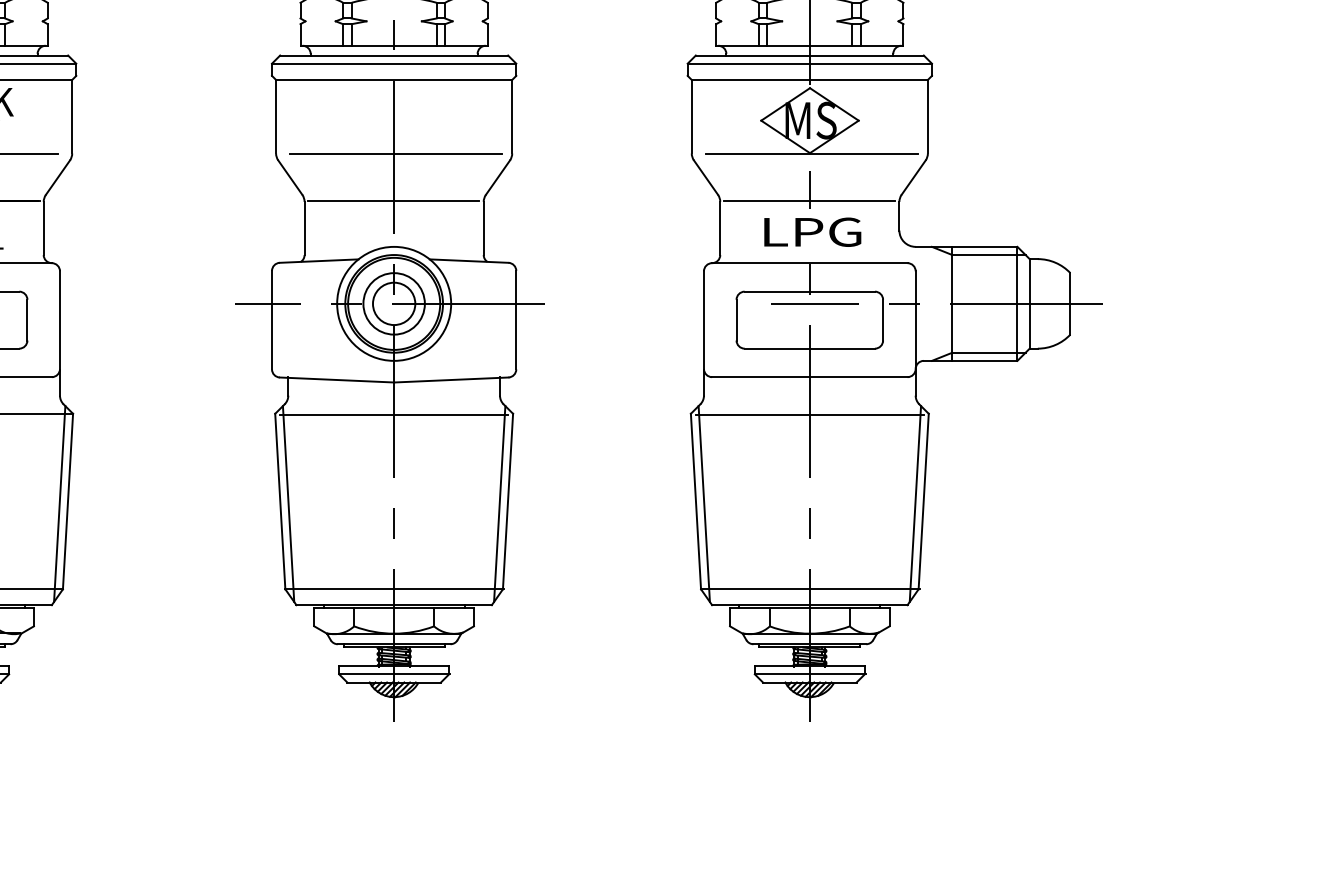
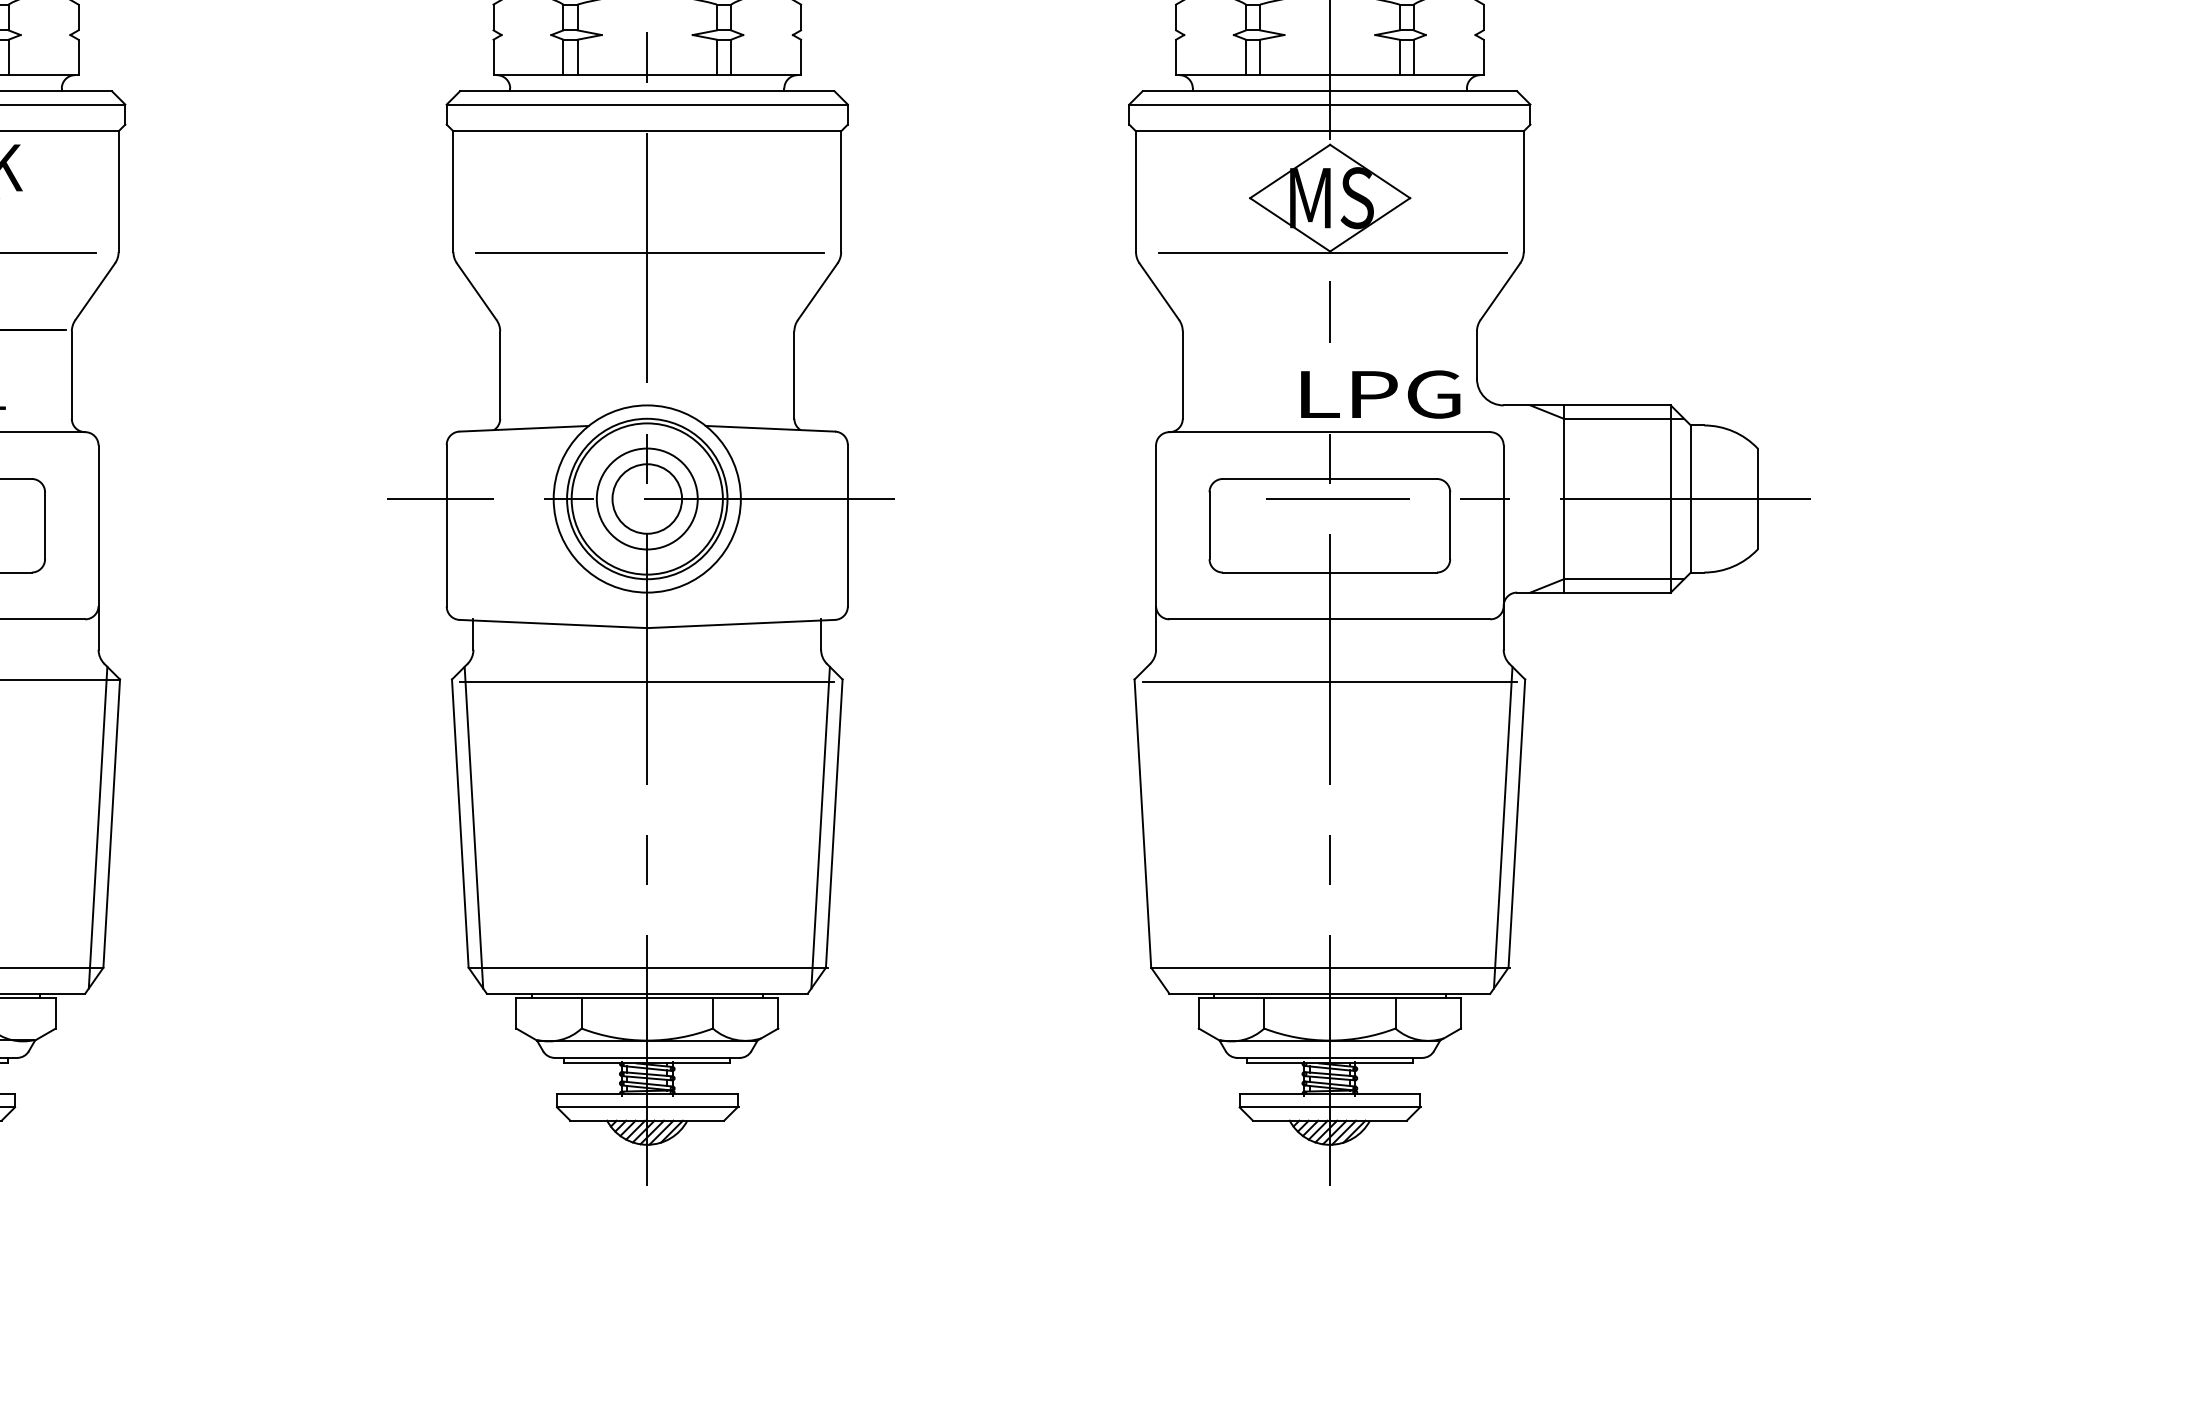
line: (393, 201) -> (646, 330), removed
line: (808, 201) -> (1327, 330), removed
text: (812, 231) -> (1380, 393), moved
line: (703, 504) -> (1155, 828), removed

